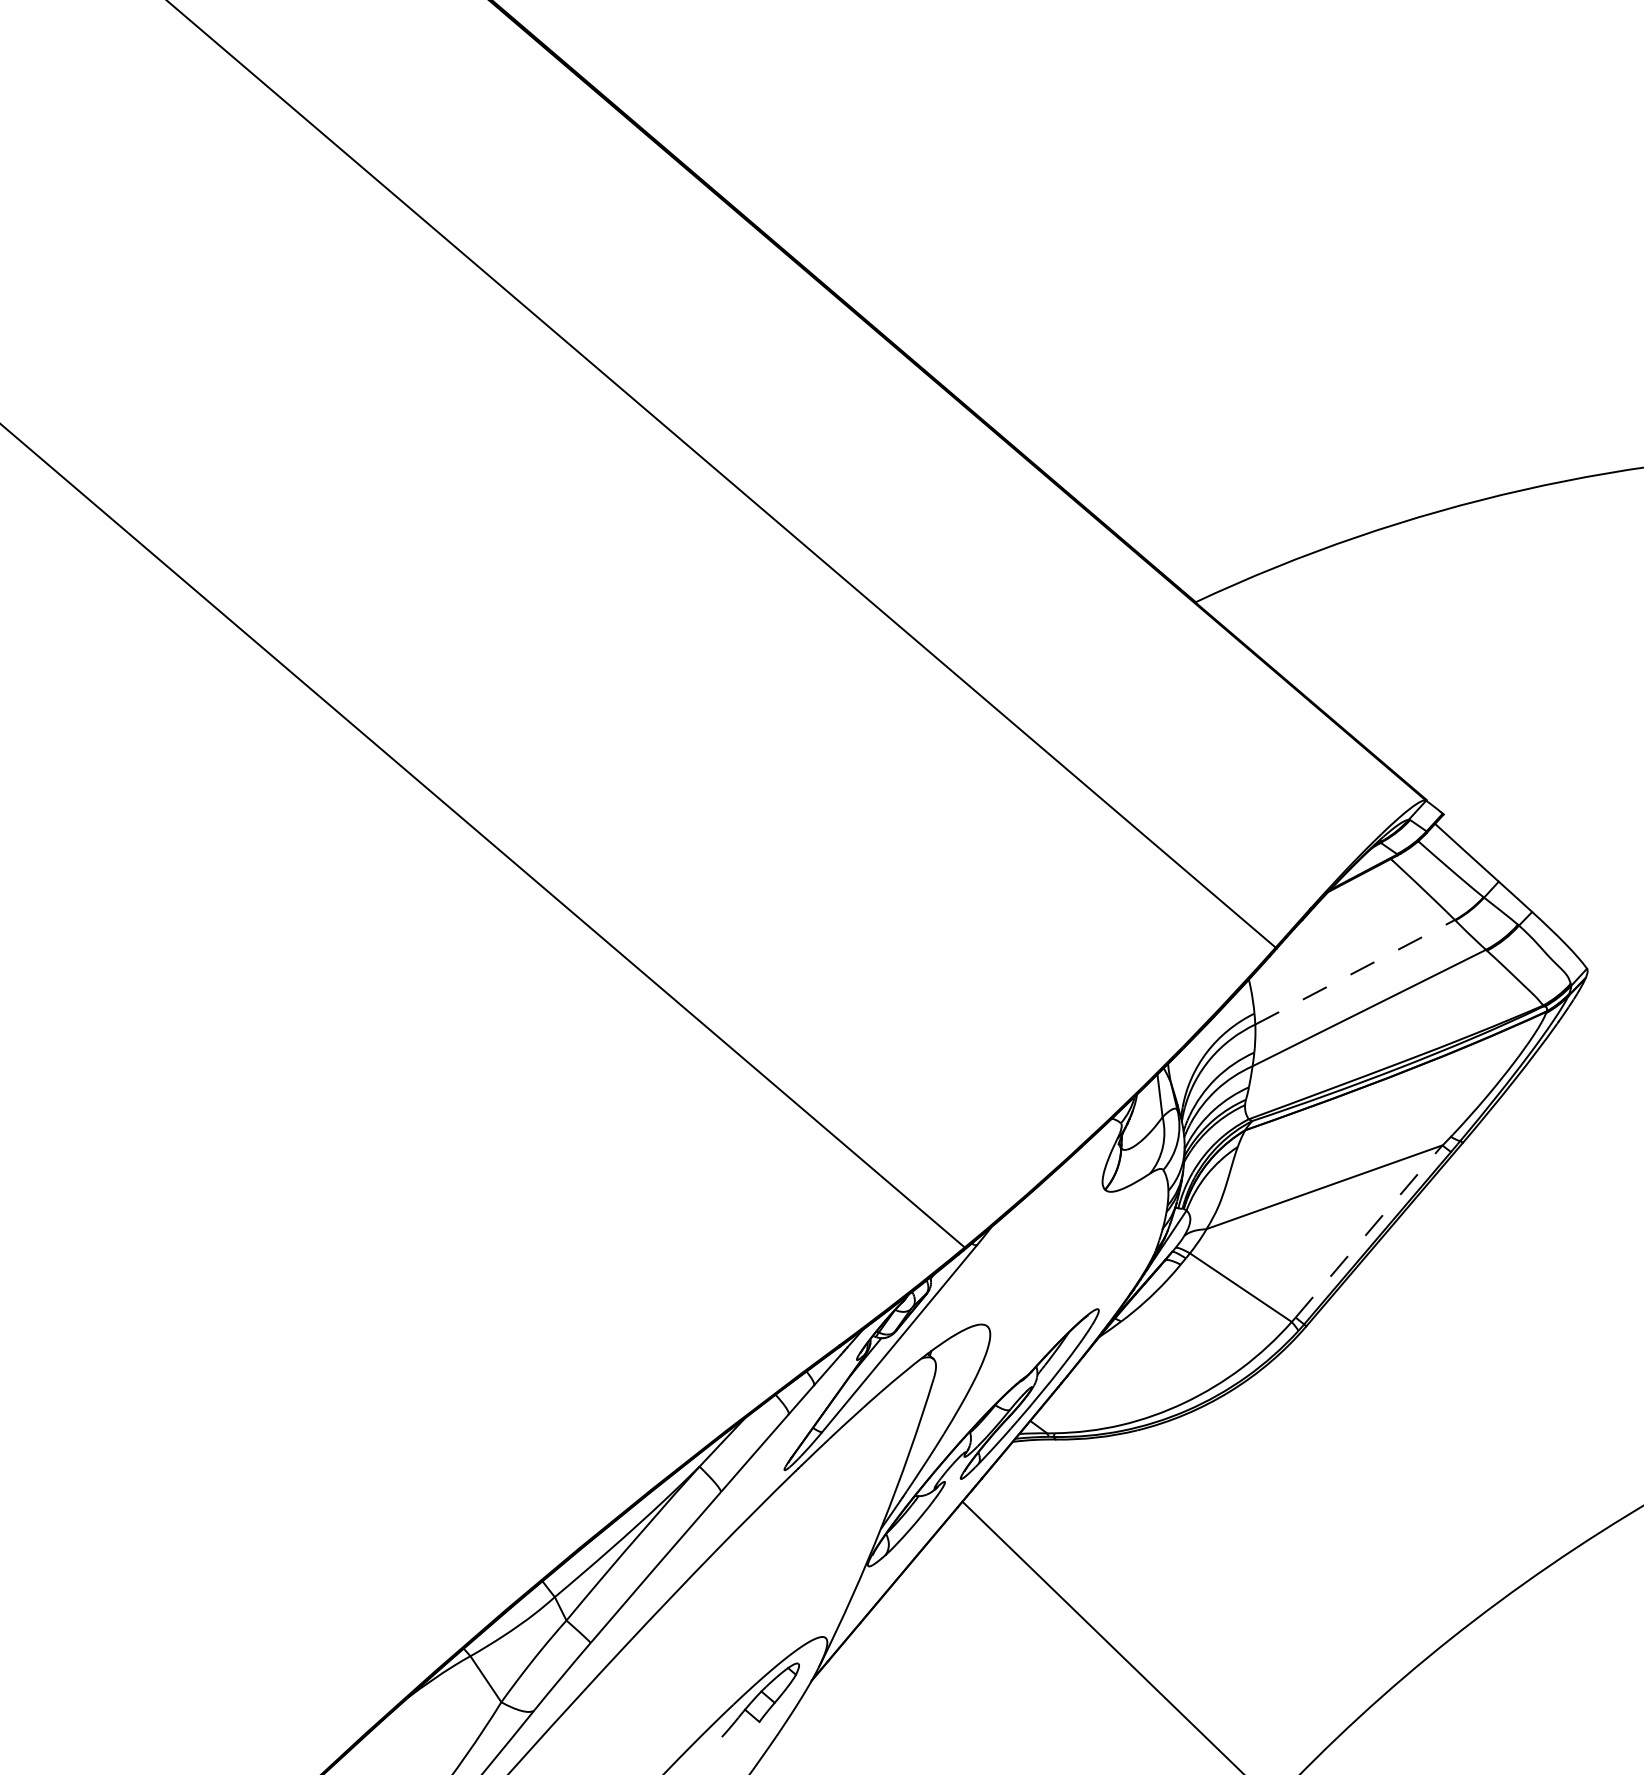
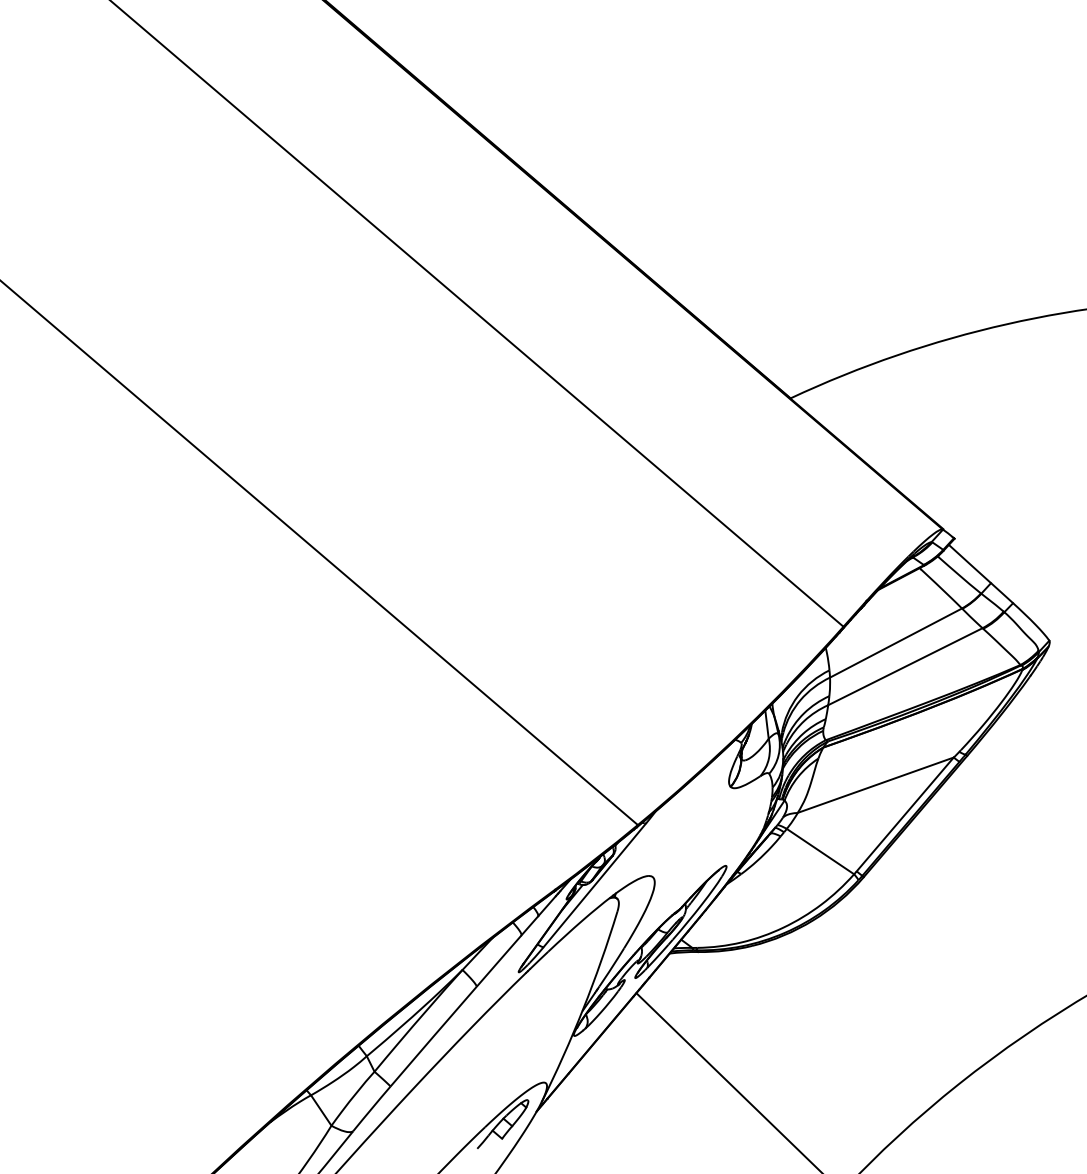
line: (1355, 971) -> (896, 642), dashed -> solid
line: (1369, 1231) -> (905, 814), dashed -> solid

